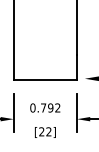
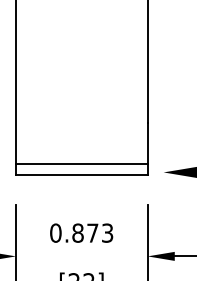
line: (45, 74) -> (81, 163), added
text: (50, 107) -> (92, 232), 0.792 -> 0.873

